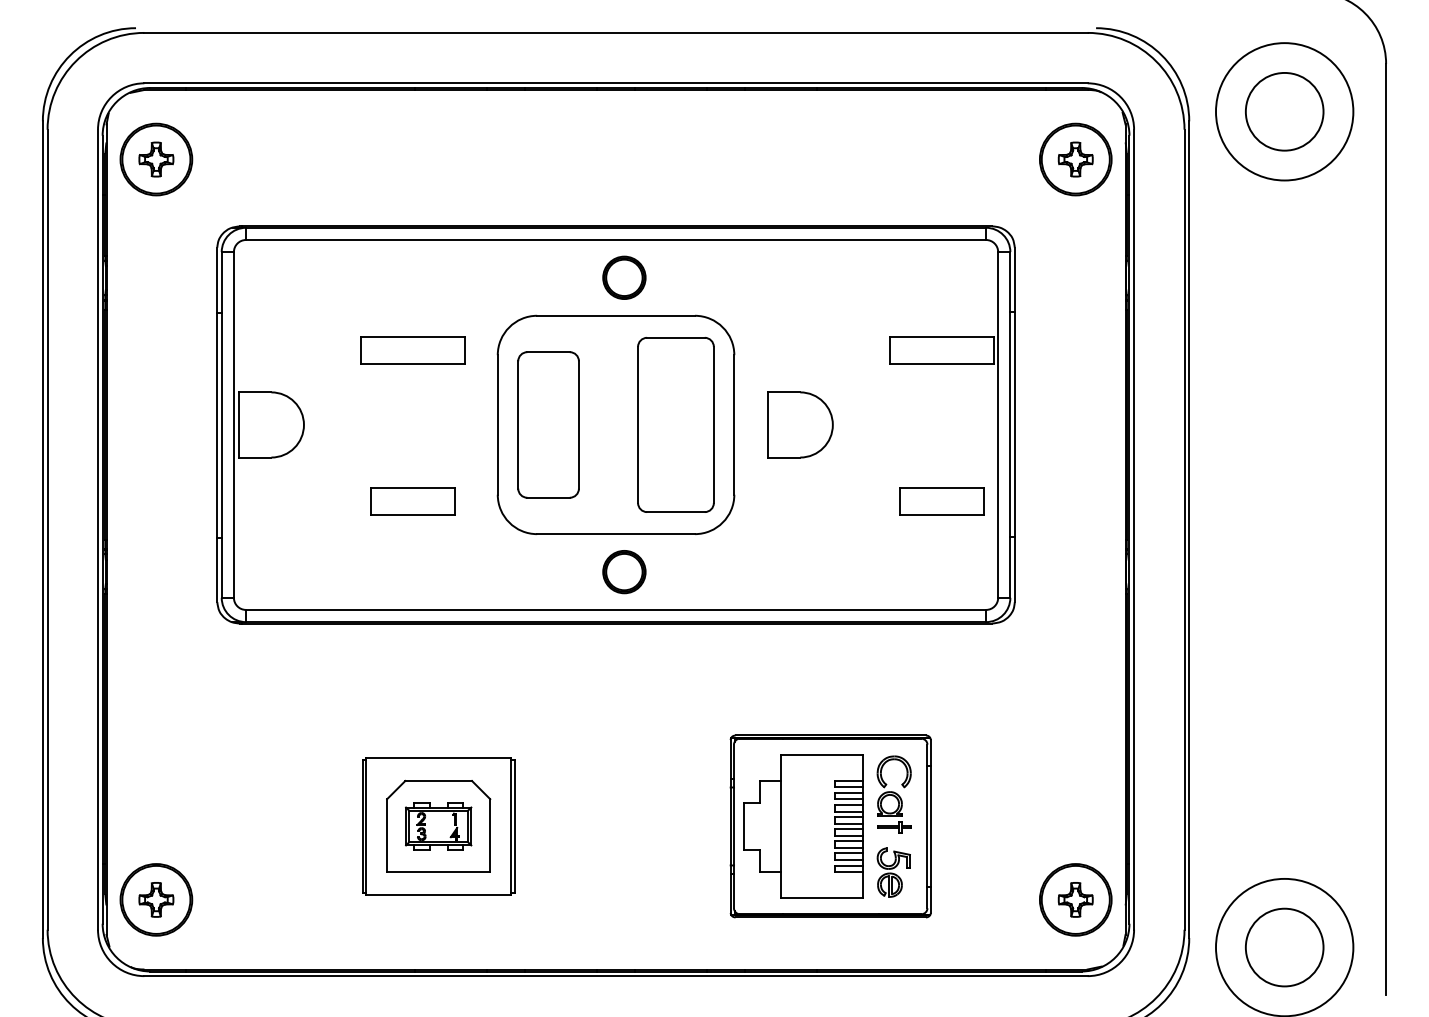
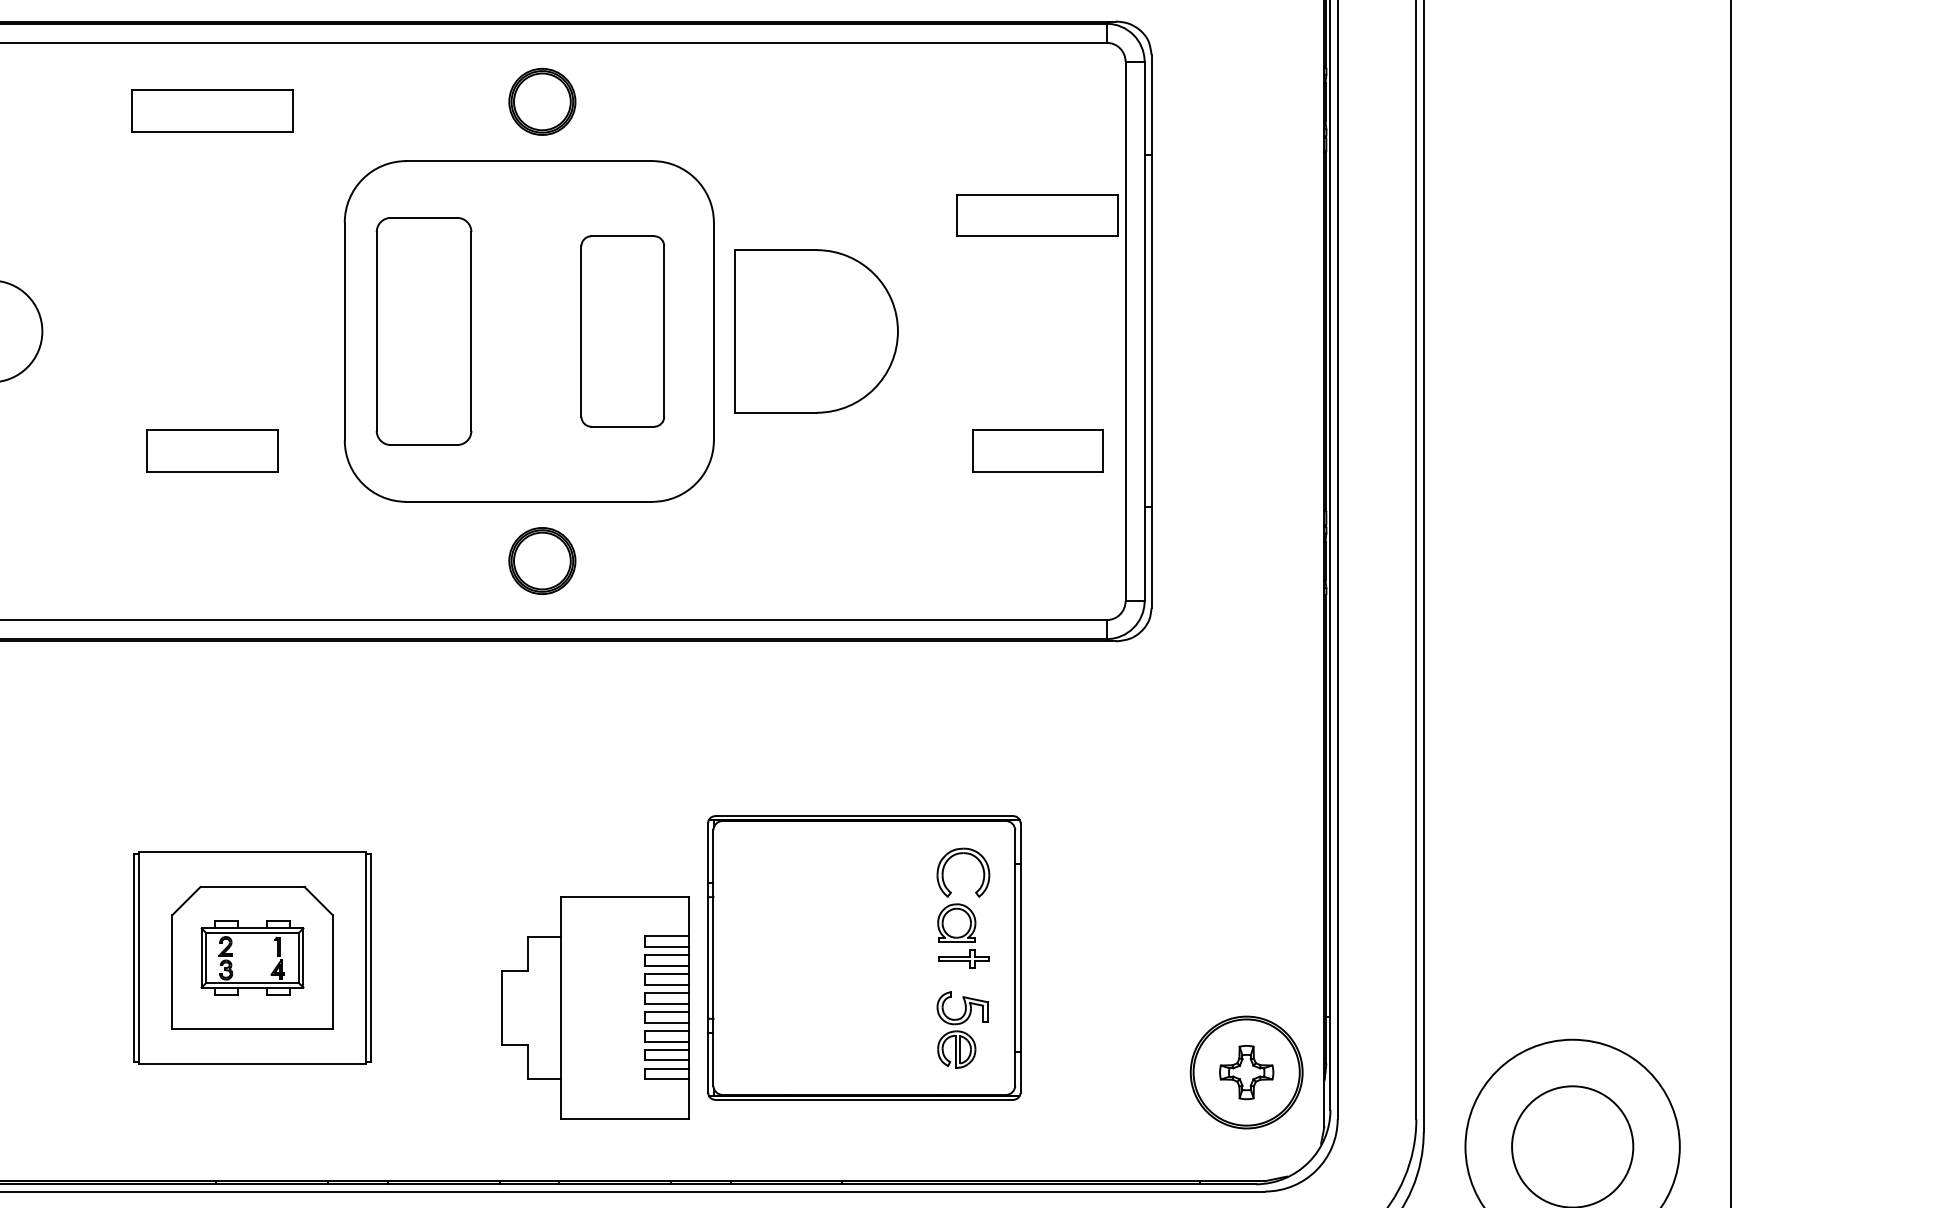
part: (412, 350) -> (211, 110), moved
part: (675, 424) -> (622, 330), size x0.7
part: (800, 424) -> (817, 330), size x1.6
part: (803, 826) -> (595, 1007), moved

